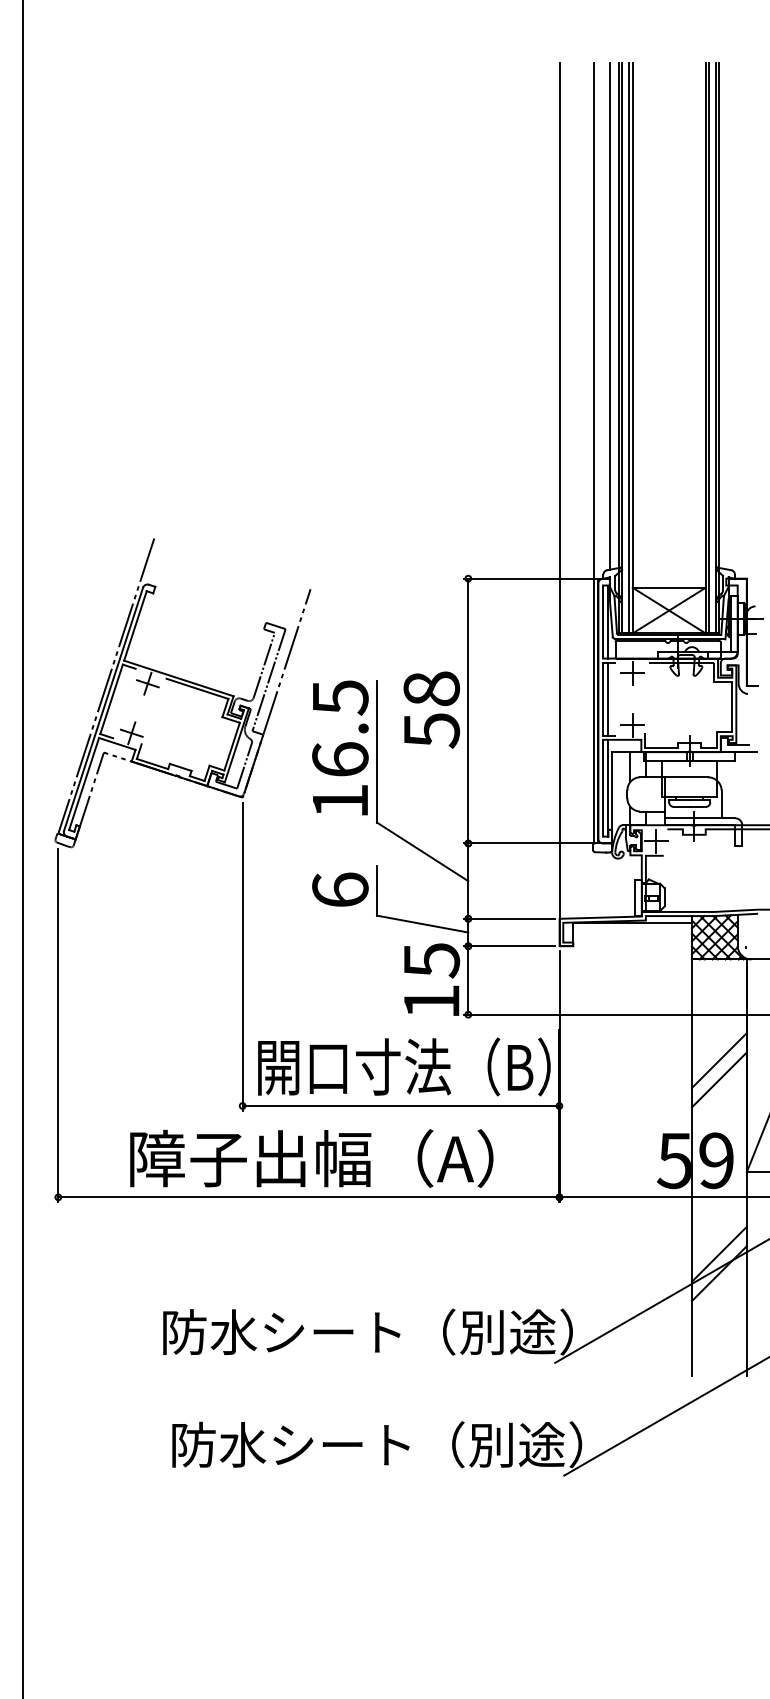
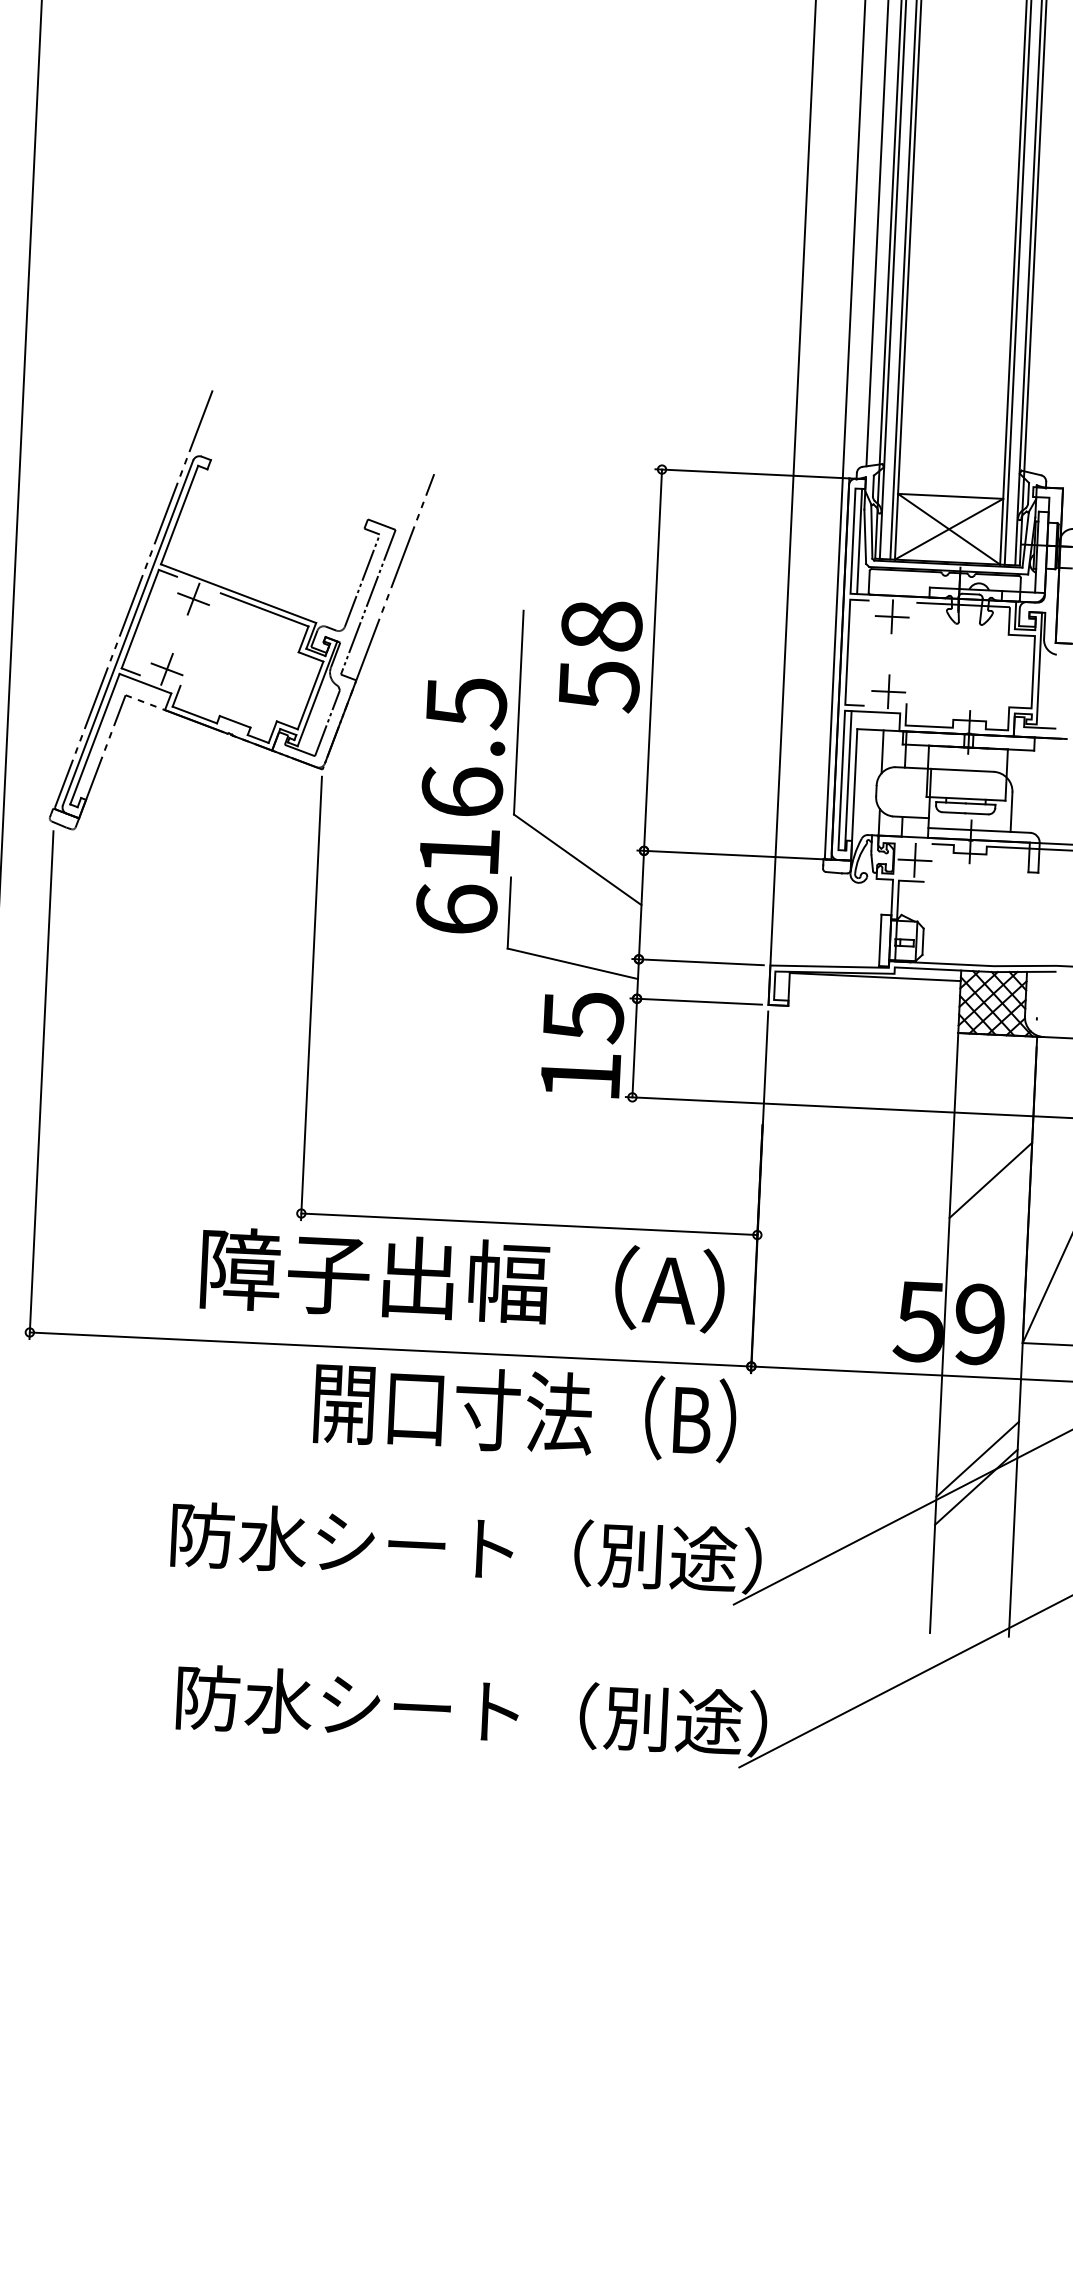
line: (607, 698) -> (854, 651), removed
text: (340, 747) -> (463, 774), moved
text: (404, 1066) -> (525, 1410), moved
line: (719, 1079) -> (989, 1207), removed
text: (311, 1158) -> (462, 1279), moved

